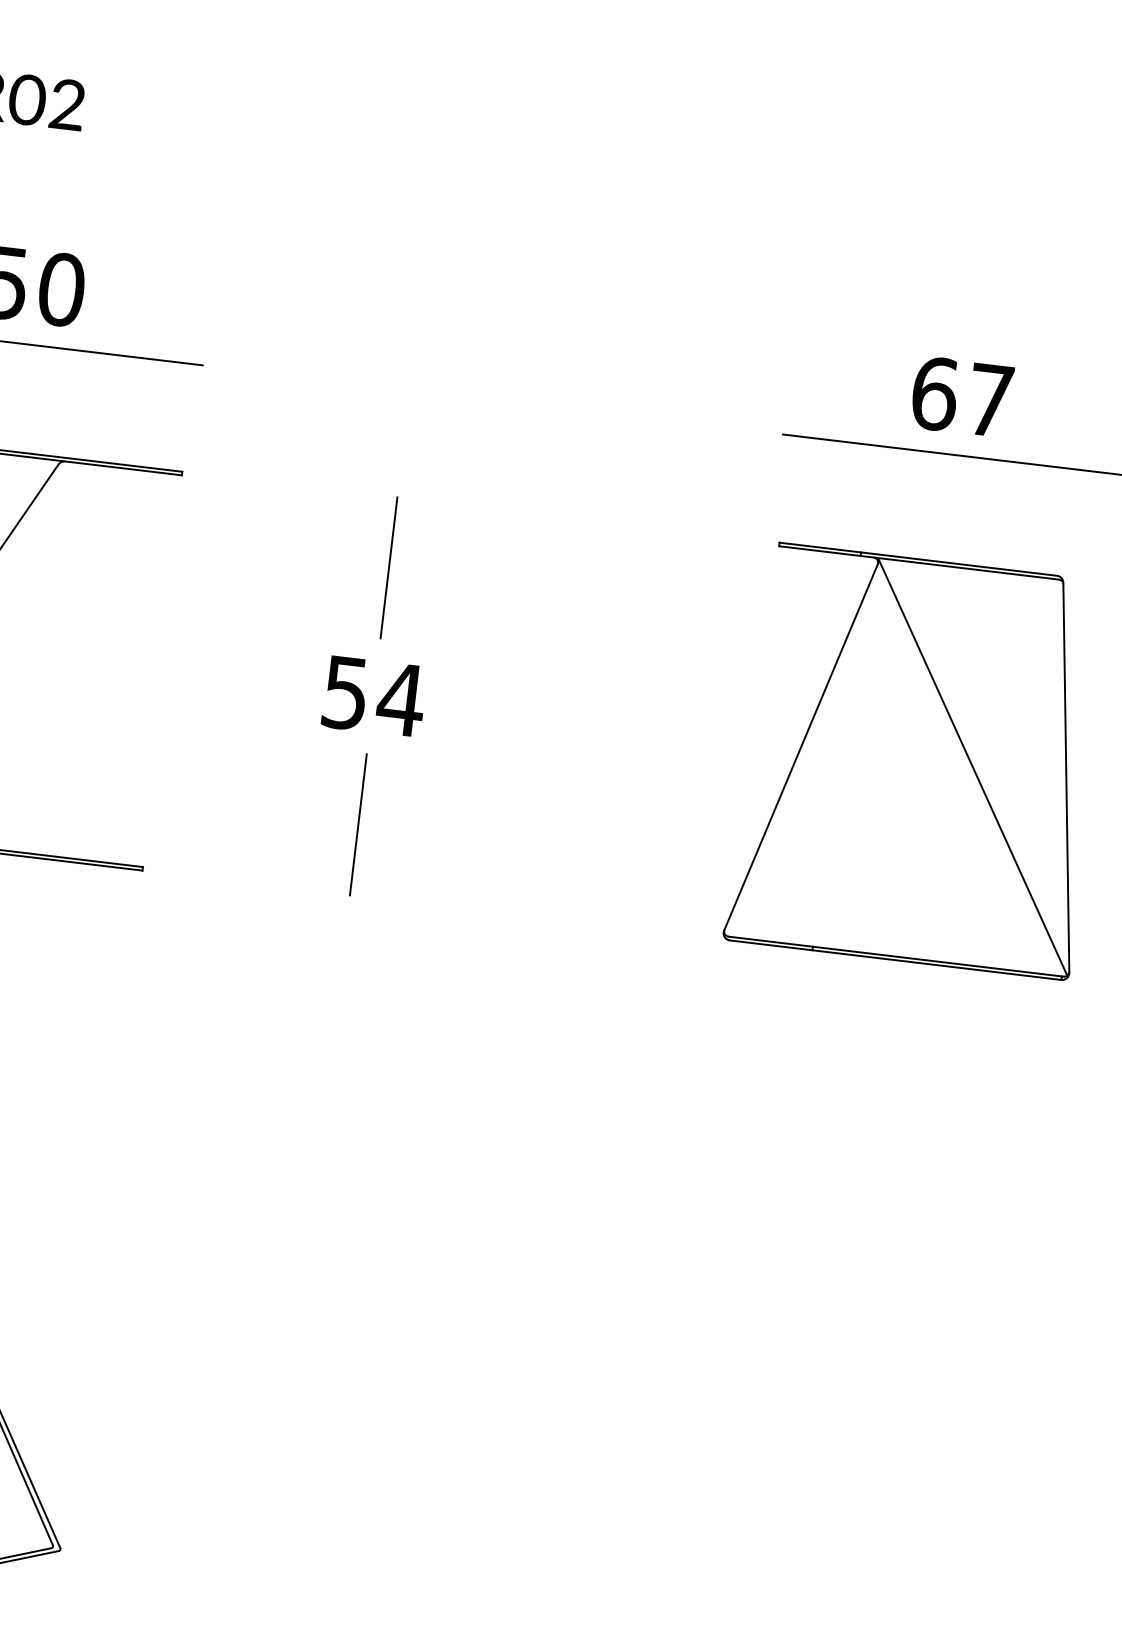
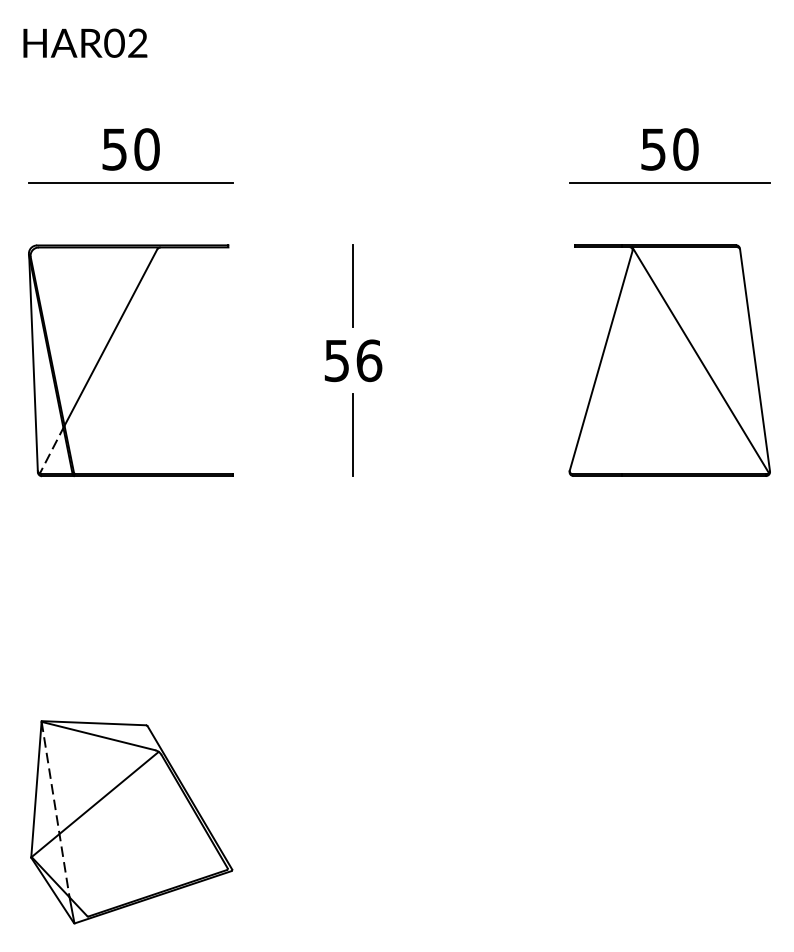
text: (962, 397) -> (669, 149), 67 -> 50
text: (400, 698) -> (368, 360), 54 -> 56

